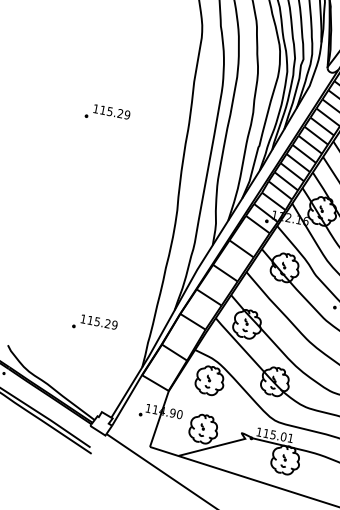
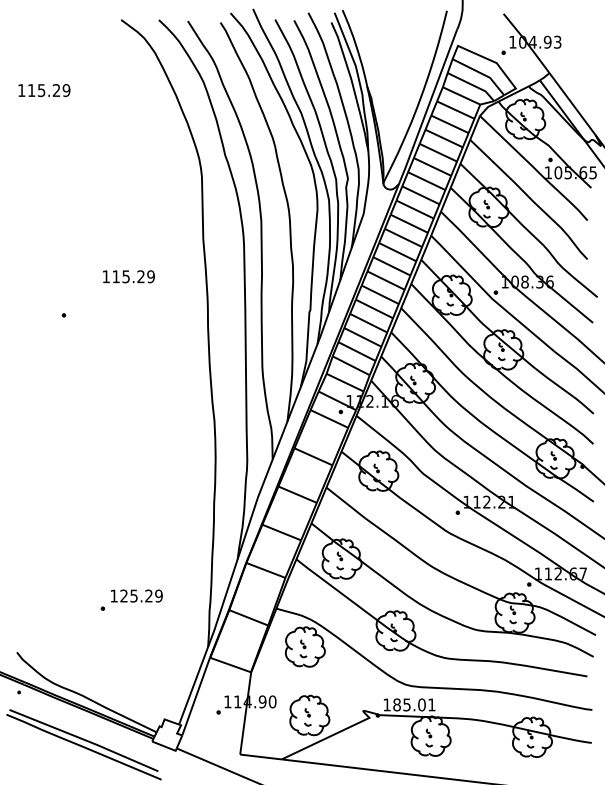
text: (111, 111) -> (128, 276), moved
text: (90, 319) -> (123, 595), 115.29 -> 125.29
text: (265, 433) -> (396, 704), 115.01 -> 185.01

